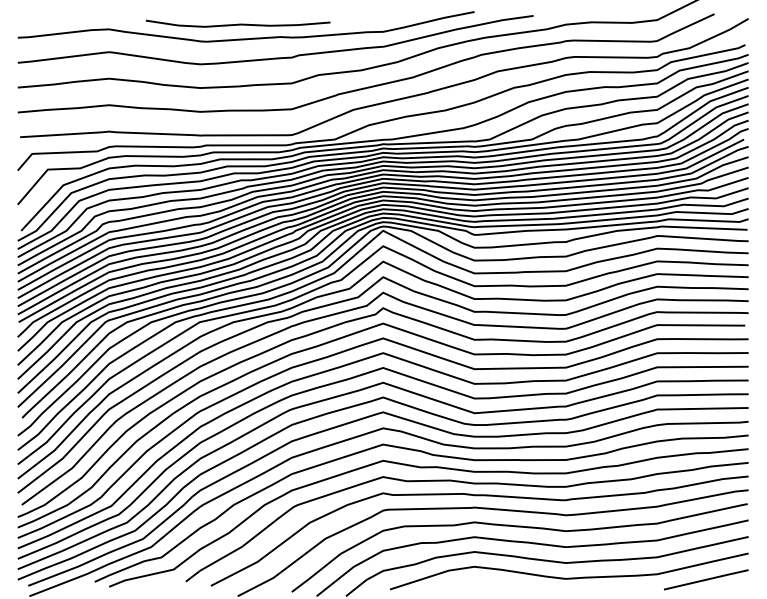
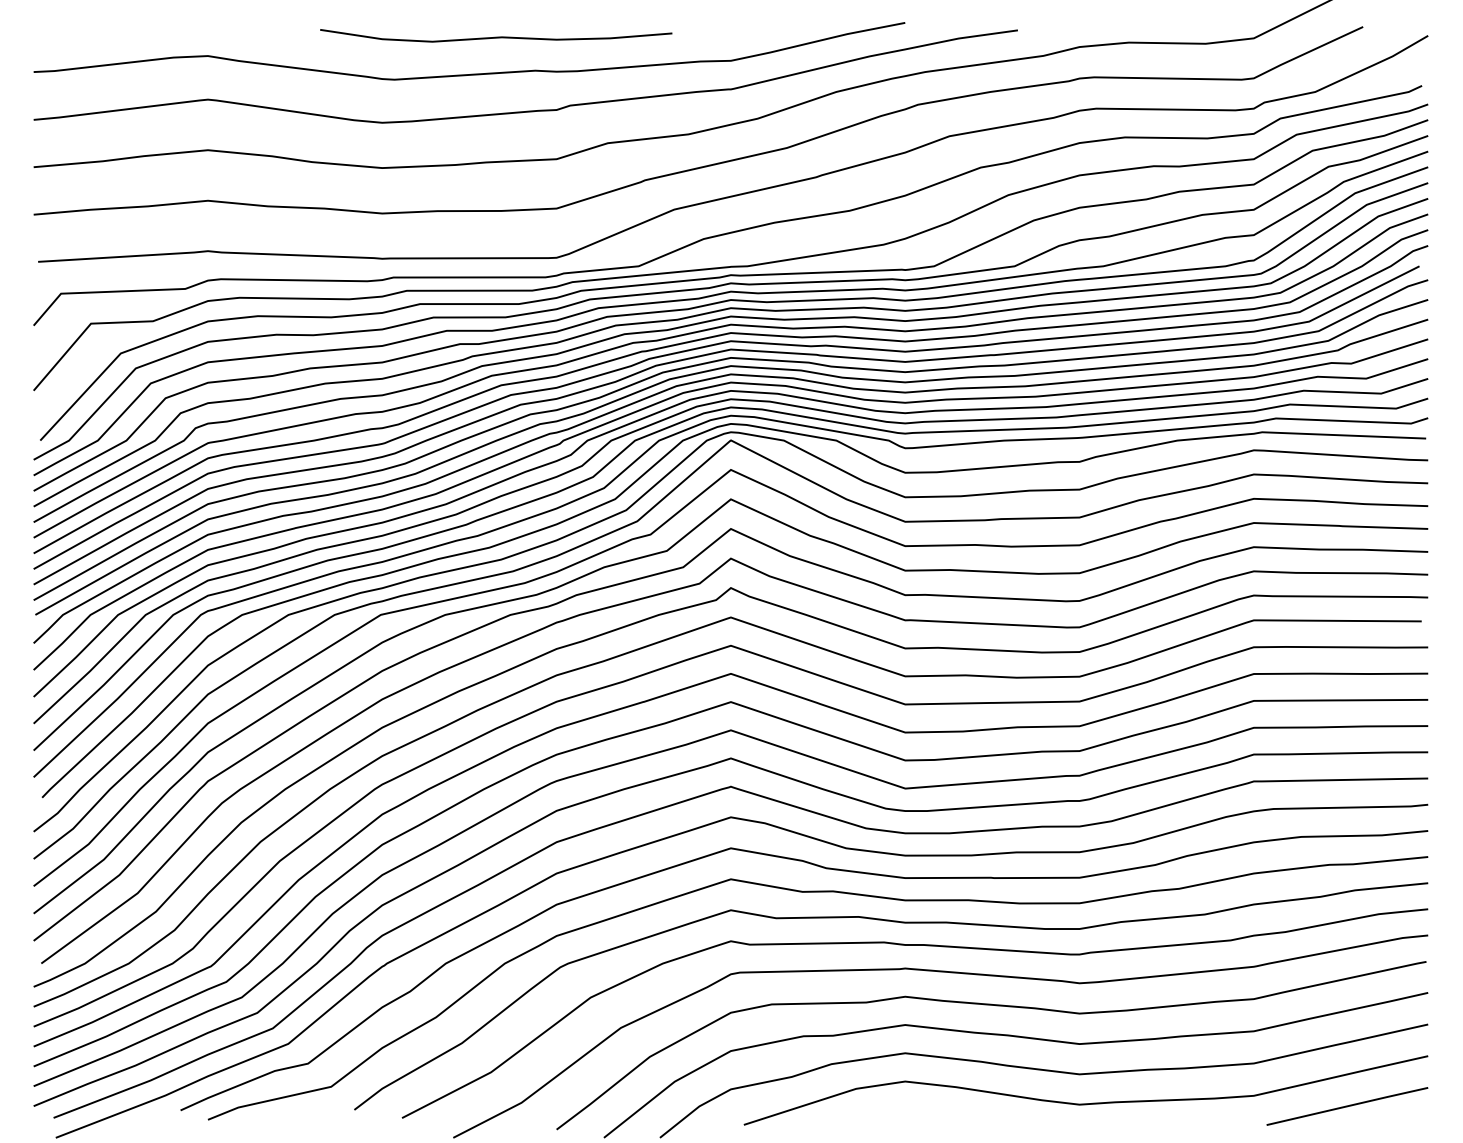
curve: (238, 23) -> (496, 35), moved

